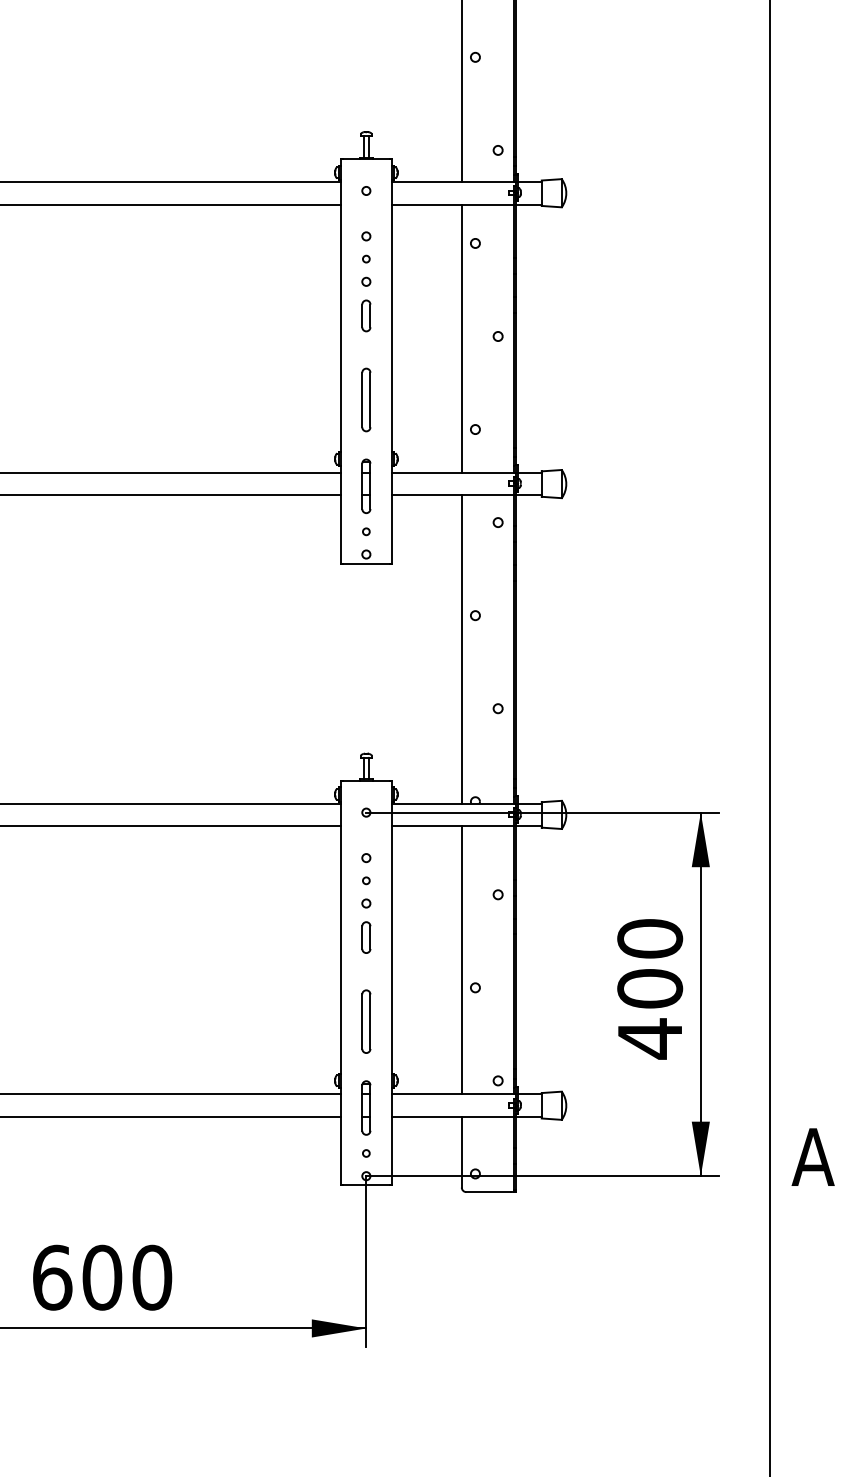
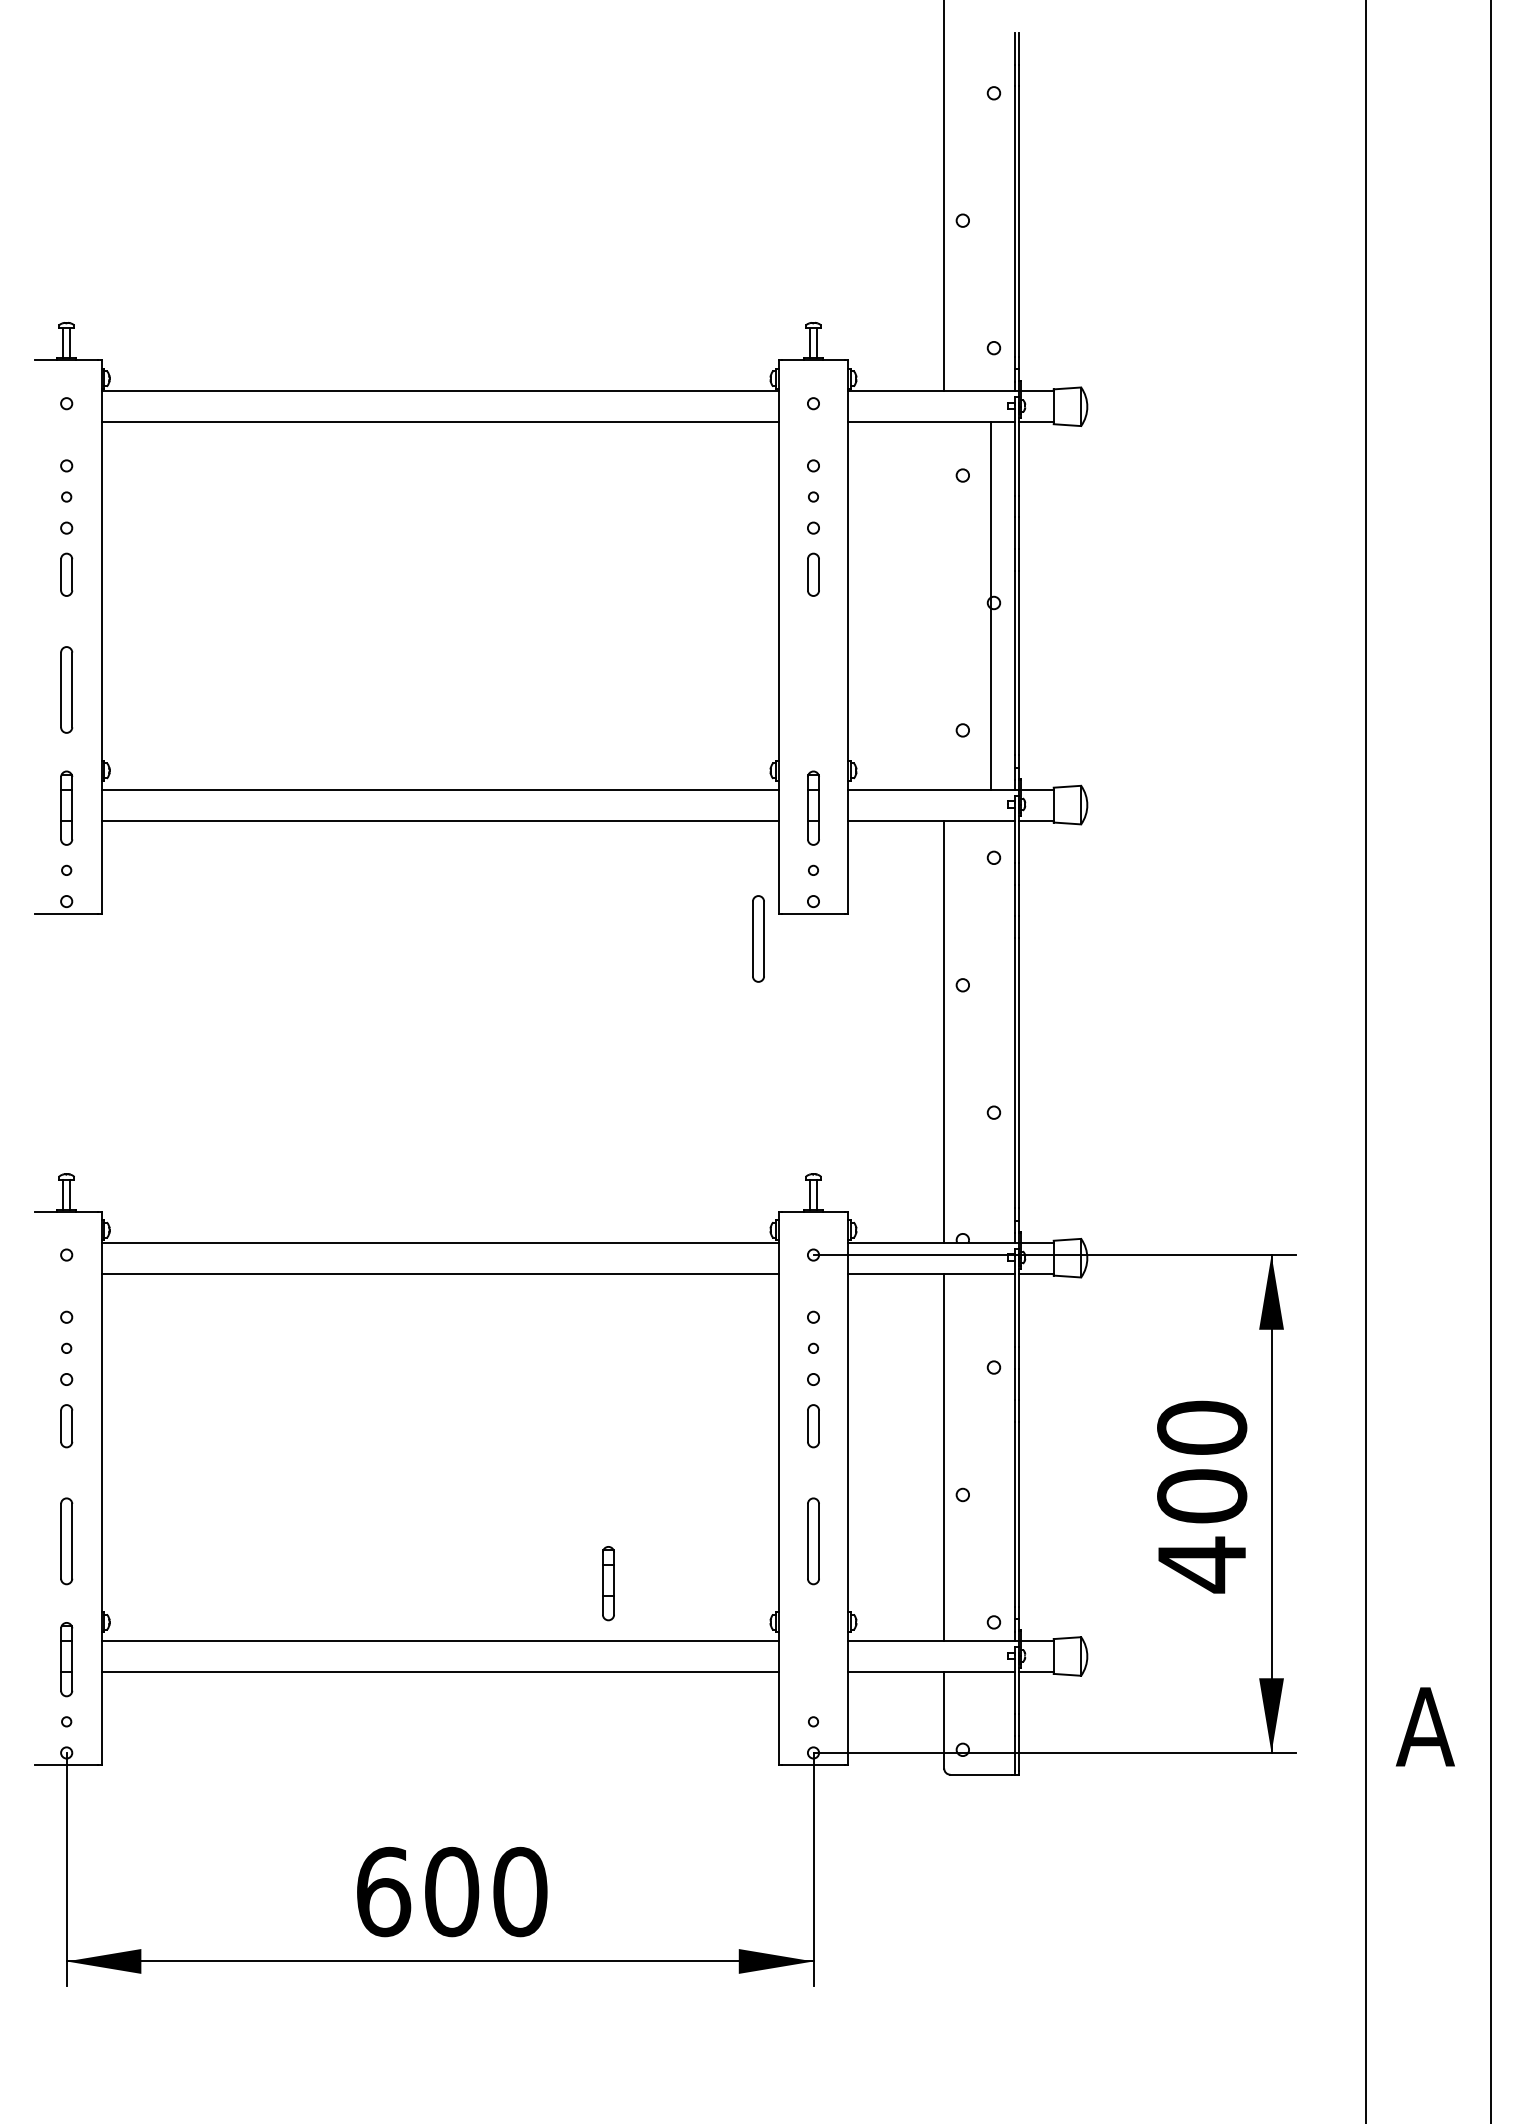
line: (462, 338) -> (991, 605), moved
part: (366, 399) -> (758, 938), moved
part: (366, 1107) -> (608, 1583), moved

